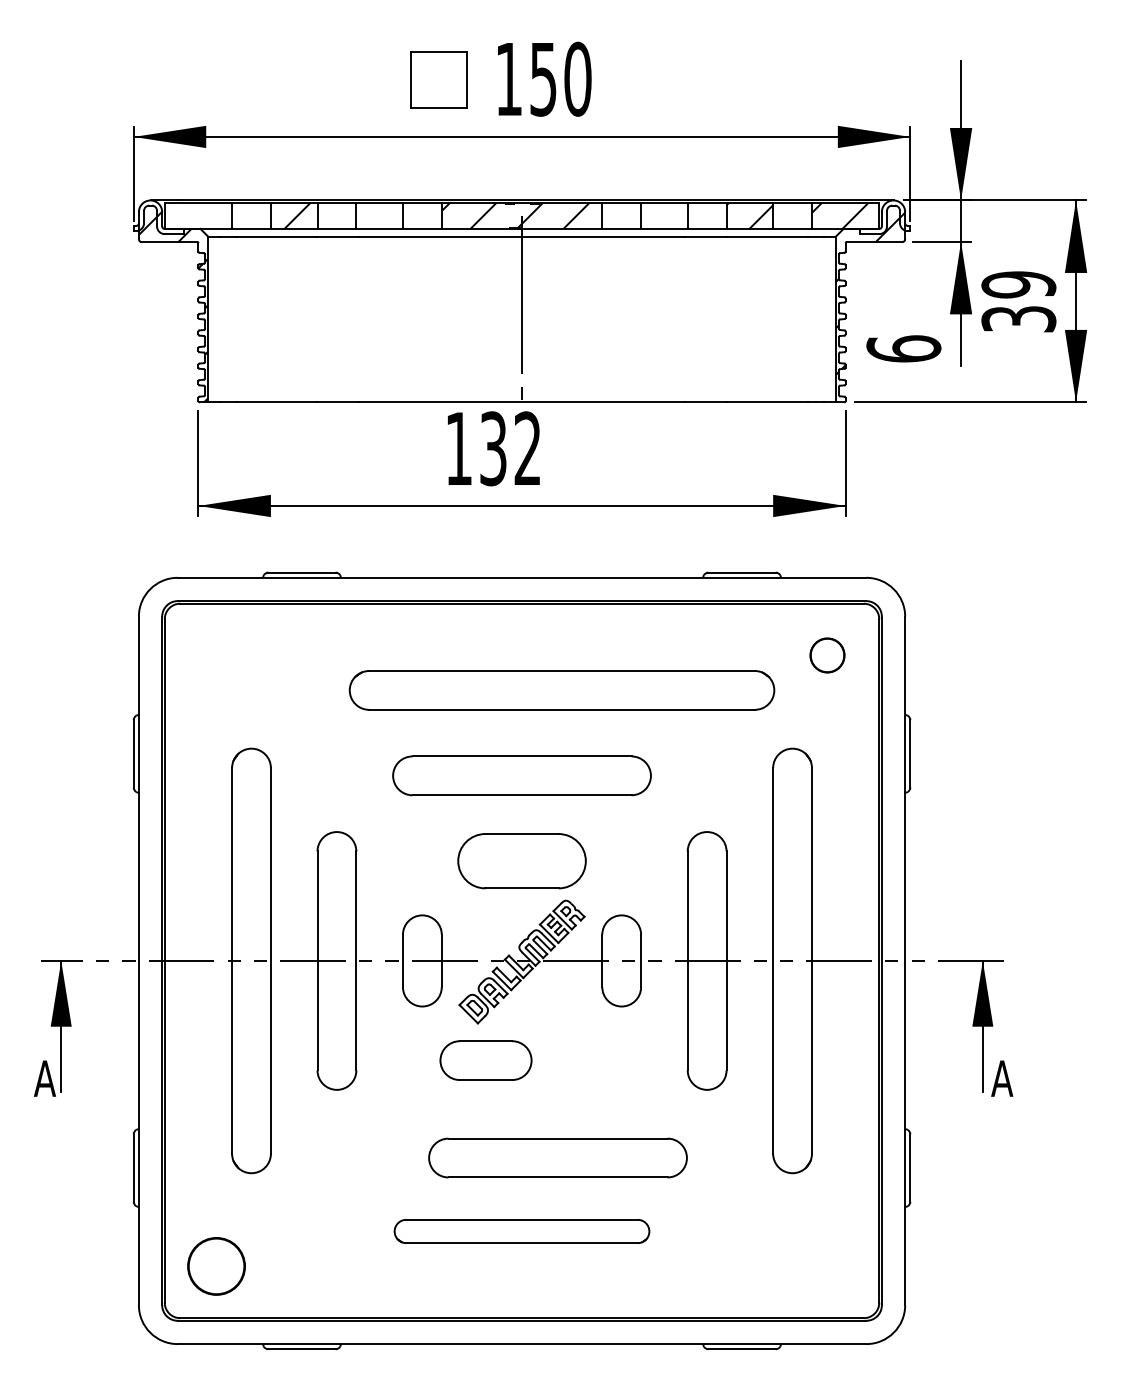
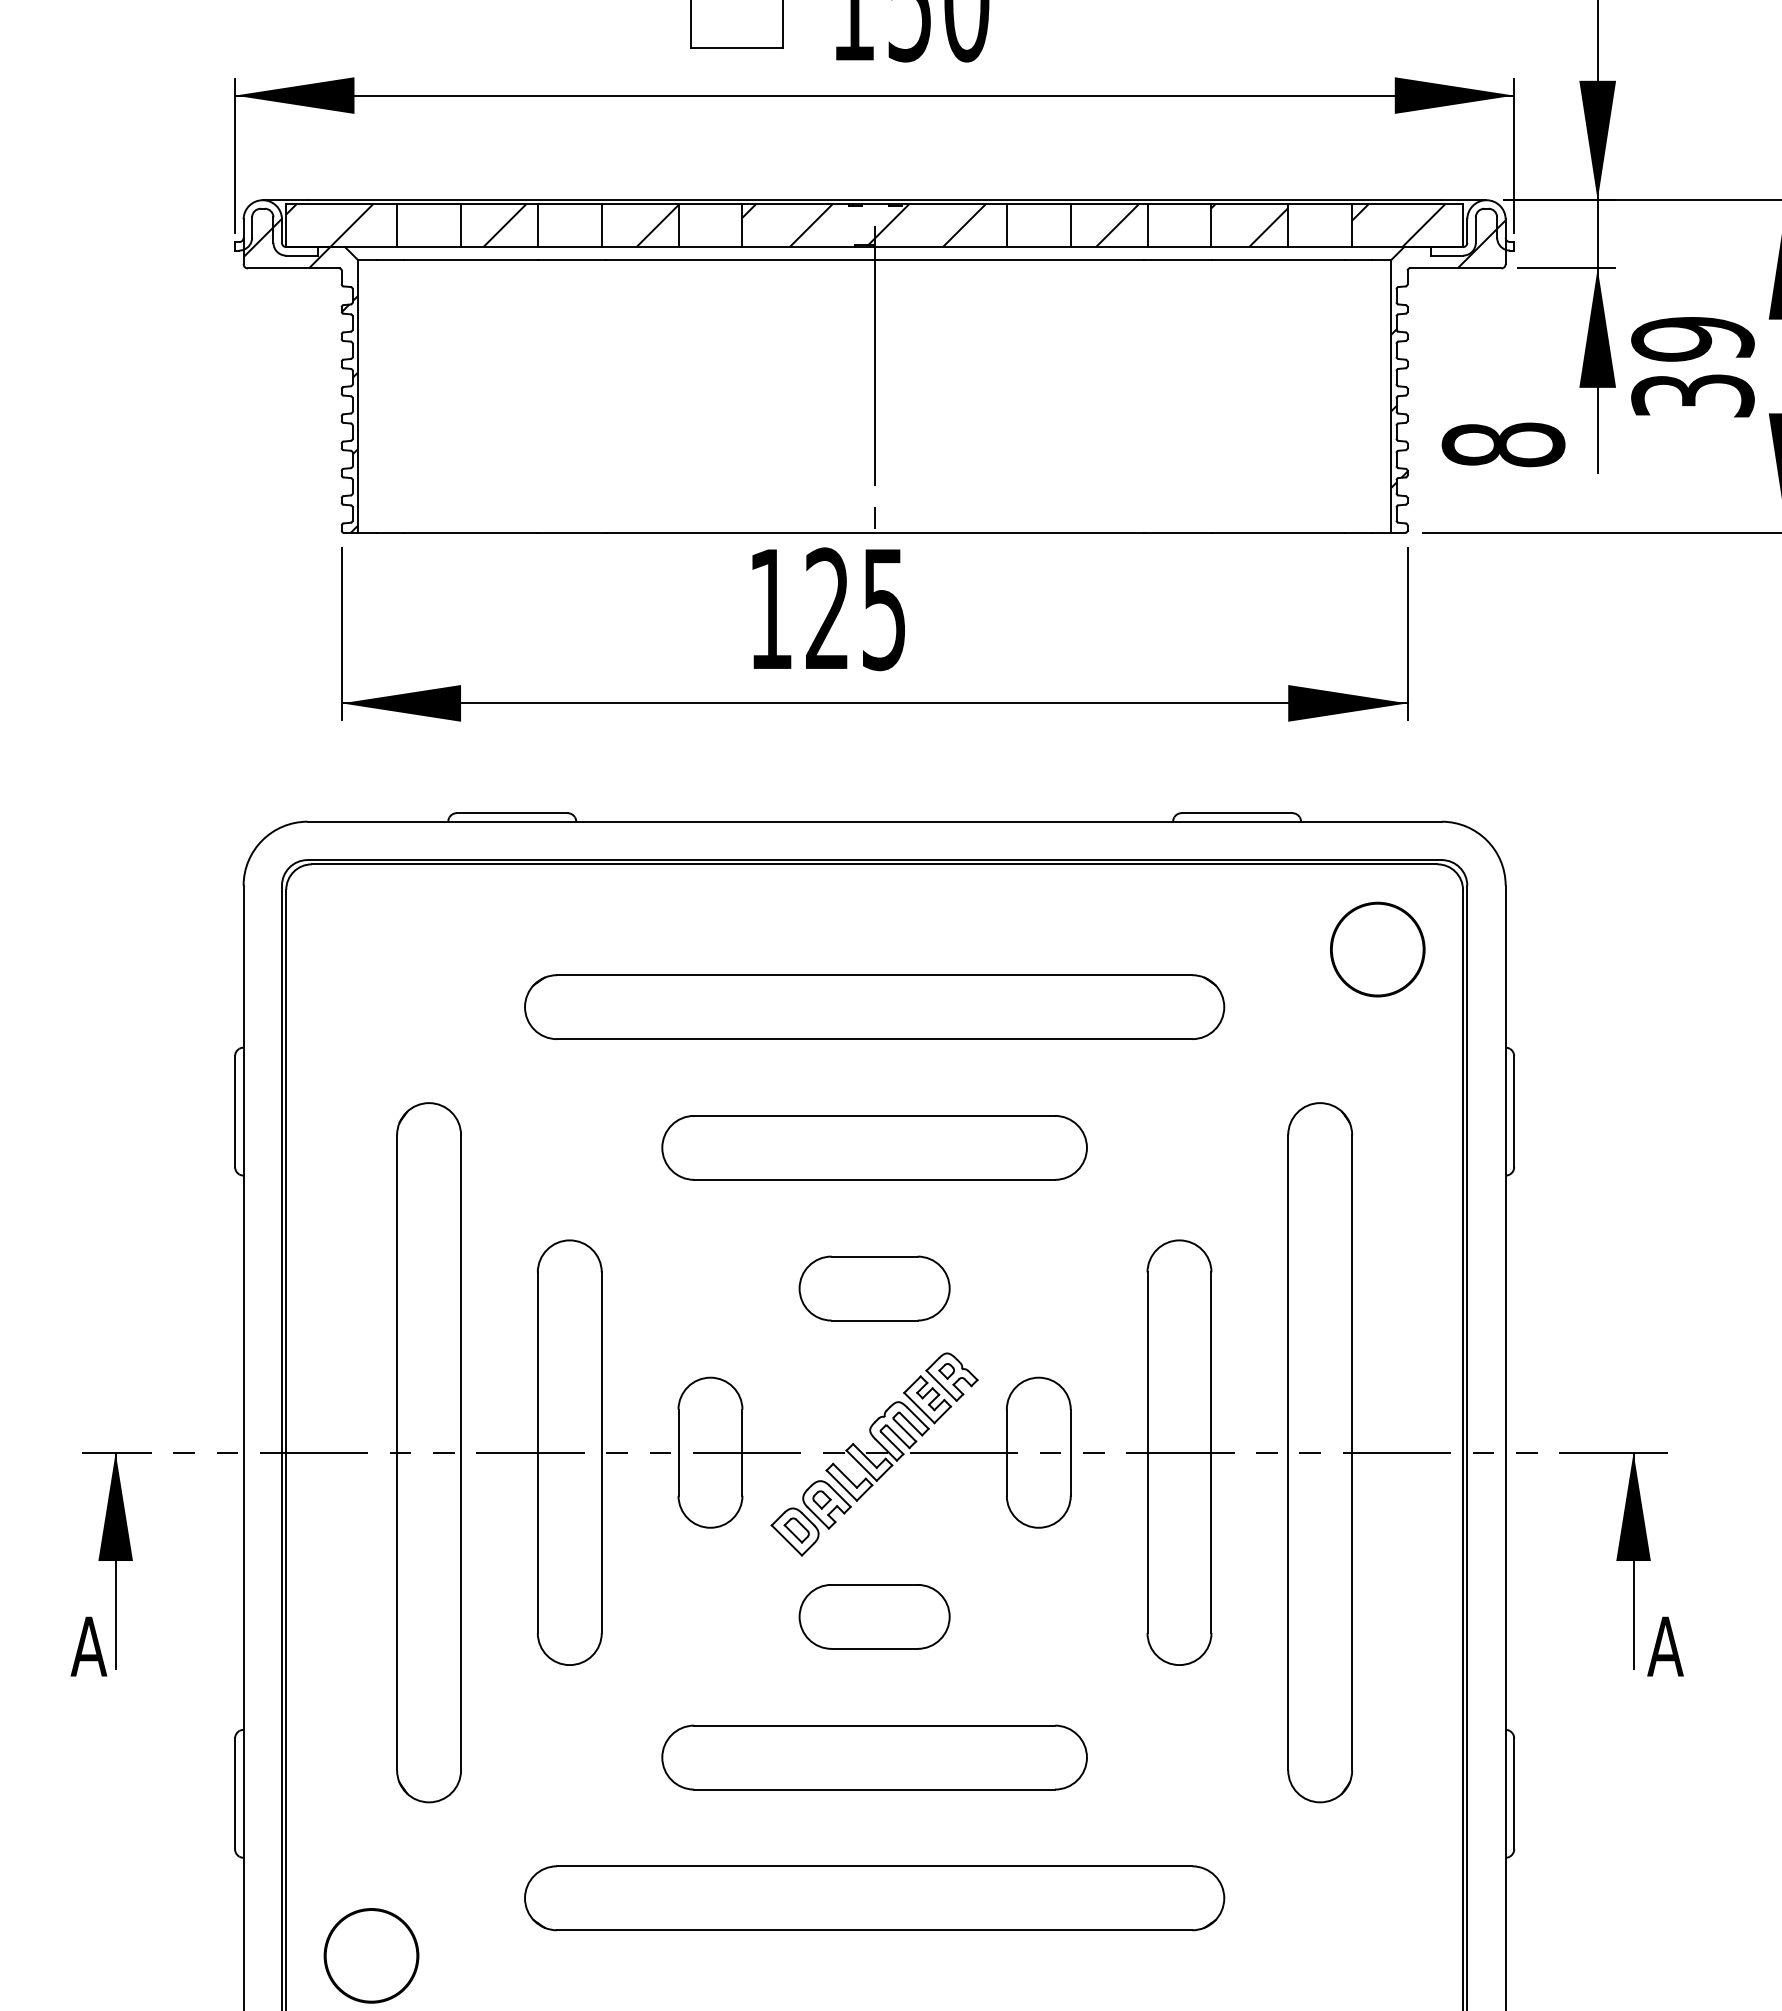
hatch: (190, 215) -> (328, 224), added
hatch: (379, 215) -> (639, 224), added
hatch: (669, 215) -> (1117, 224), added
text: (903, 348) -> (1502, 444), 6 -> 8
text: (510, 448) -> (855, 608), 132 -> 125
circle: (827, 655) -> (1377, 949), size x1.67
part: (561, 690) -> (873, 1007), moved
part: (521, 861) -> (873, 1288), size x0.71
part: (485, 1060) -> (873, 1616), moved
part: (557, 1157) -> (873, 1756), moved
part: (521, 1231) -> (873, 1898), size x1.67

